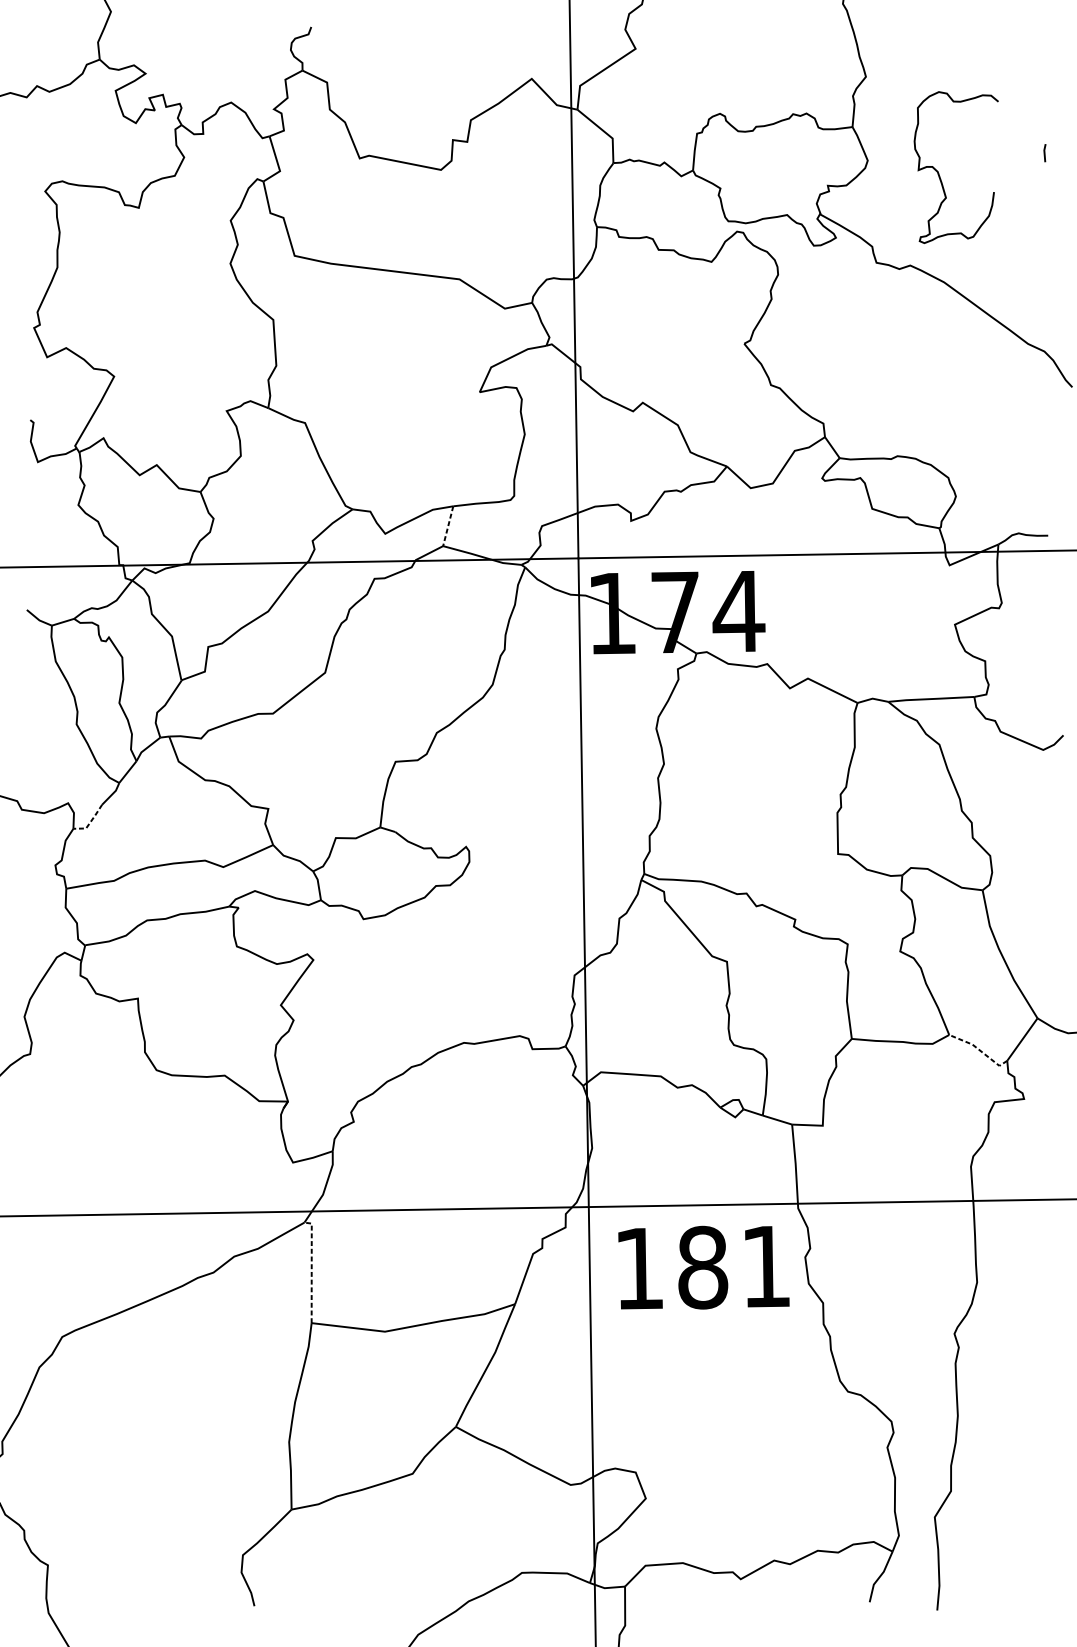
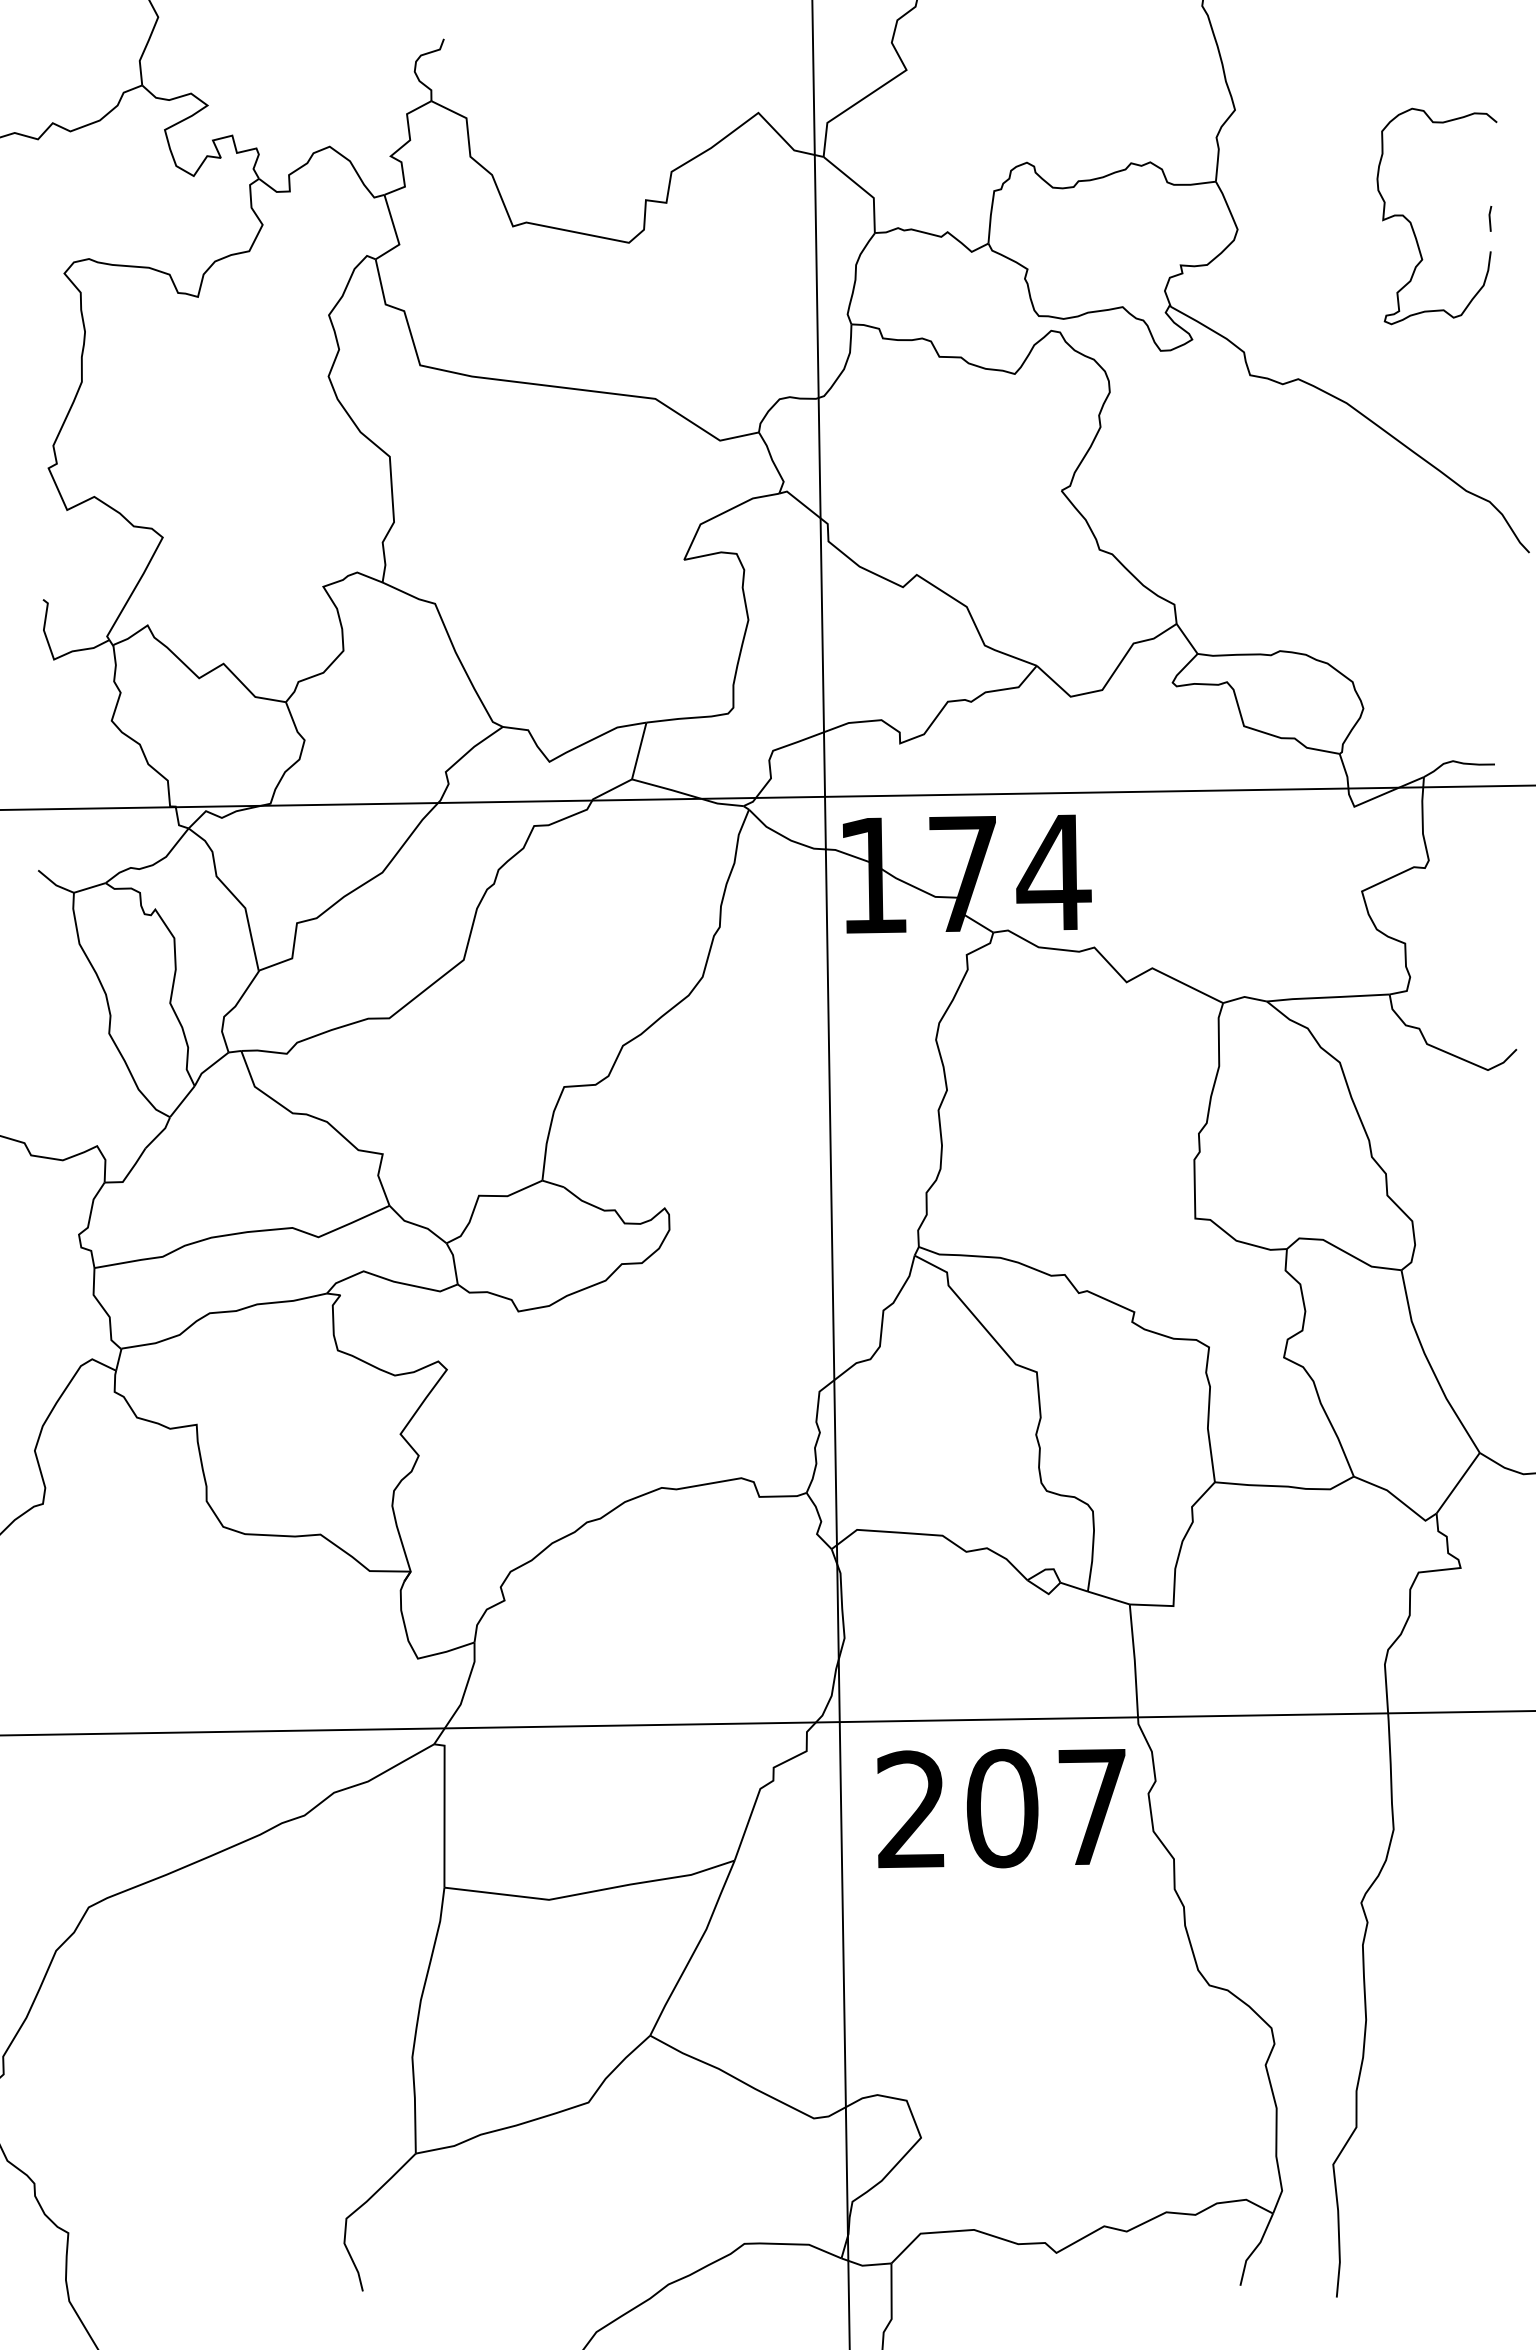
curve: (939, 173) -> (1412, 224), moved
line: (448, 526) -> (639, 751), dashed -> solid
line: (90, 822) -> (128, 1173), dashed -> solid
line: (979, 1050) -> (1397, 1498), dashed -> solid
text: (702, 1267) -> (1001, 1808), 181 -> 207
line: (311, 1269) -> (444, 1810), dashed -> solid

